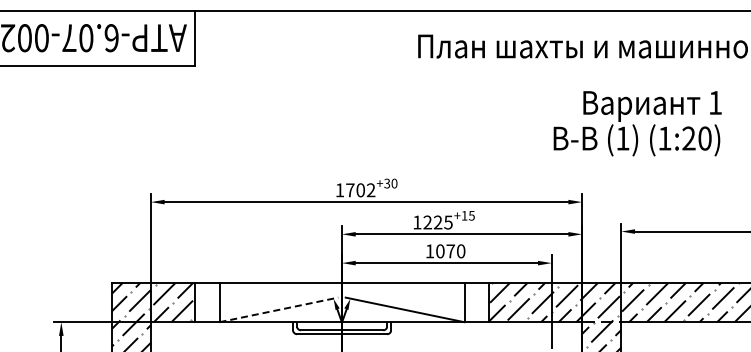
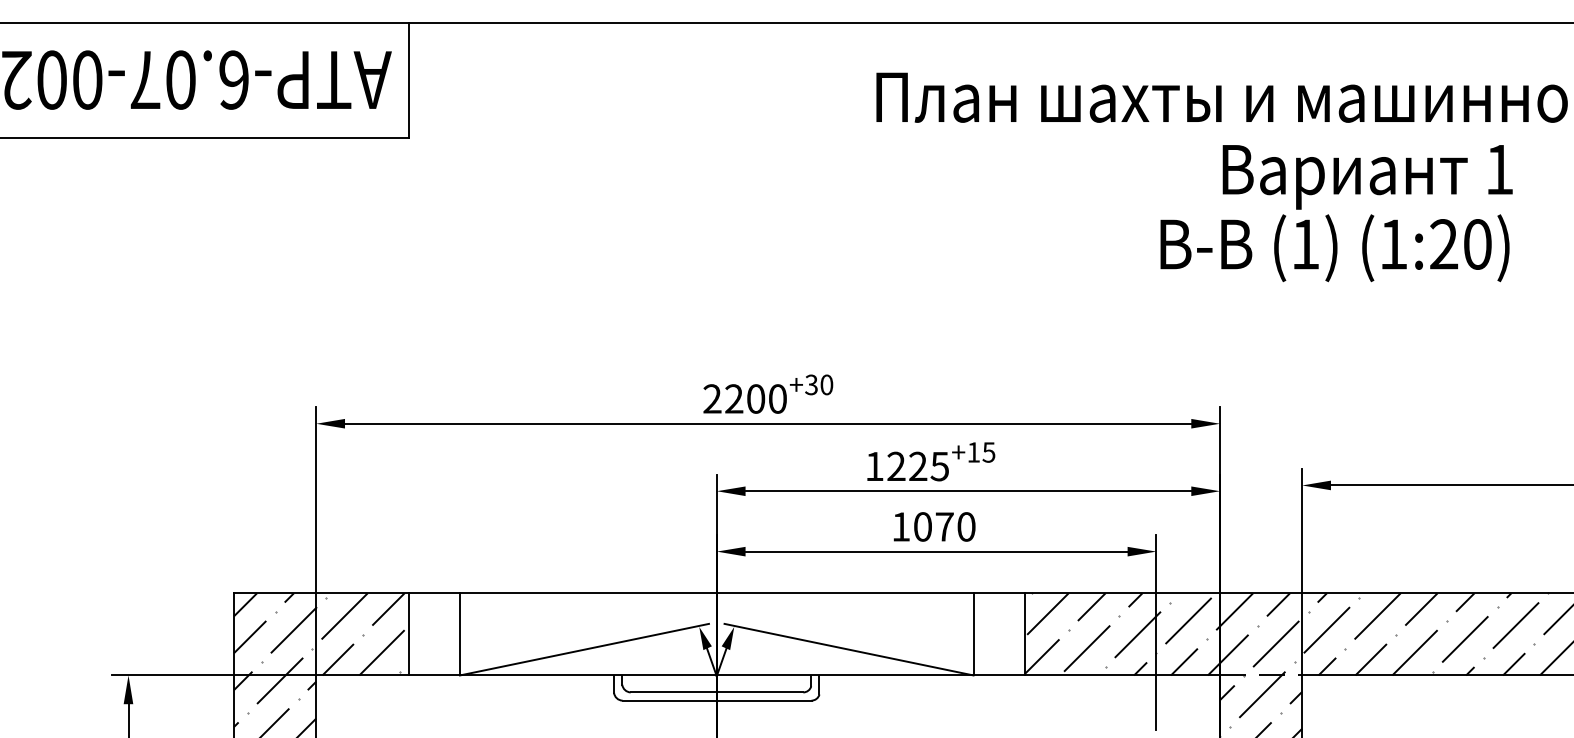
text: (637, 123) -> (1336, 212), moved
text: (355, 190) -> (745, 399), 1702 -> 2200
line: (278, 309) -> (583, 648), dashed -> solid

